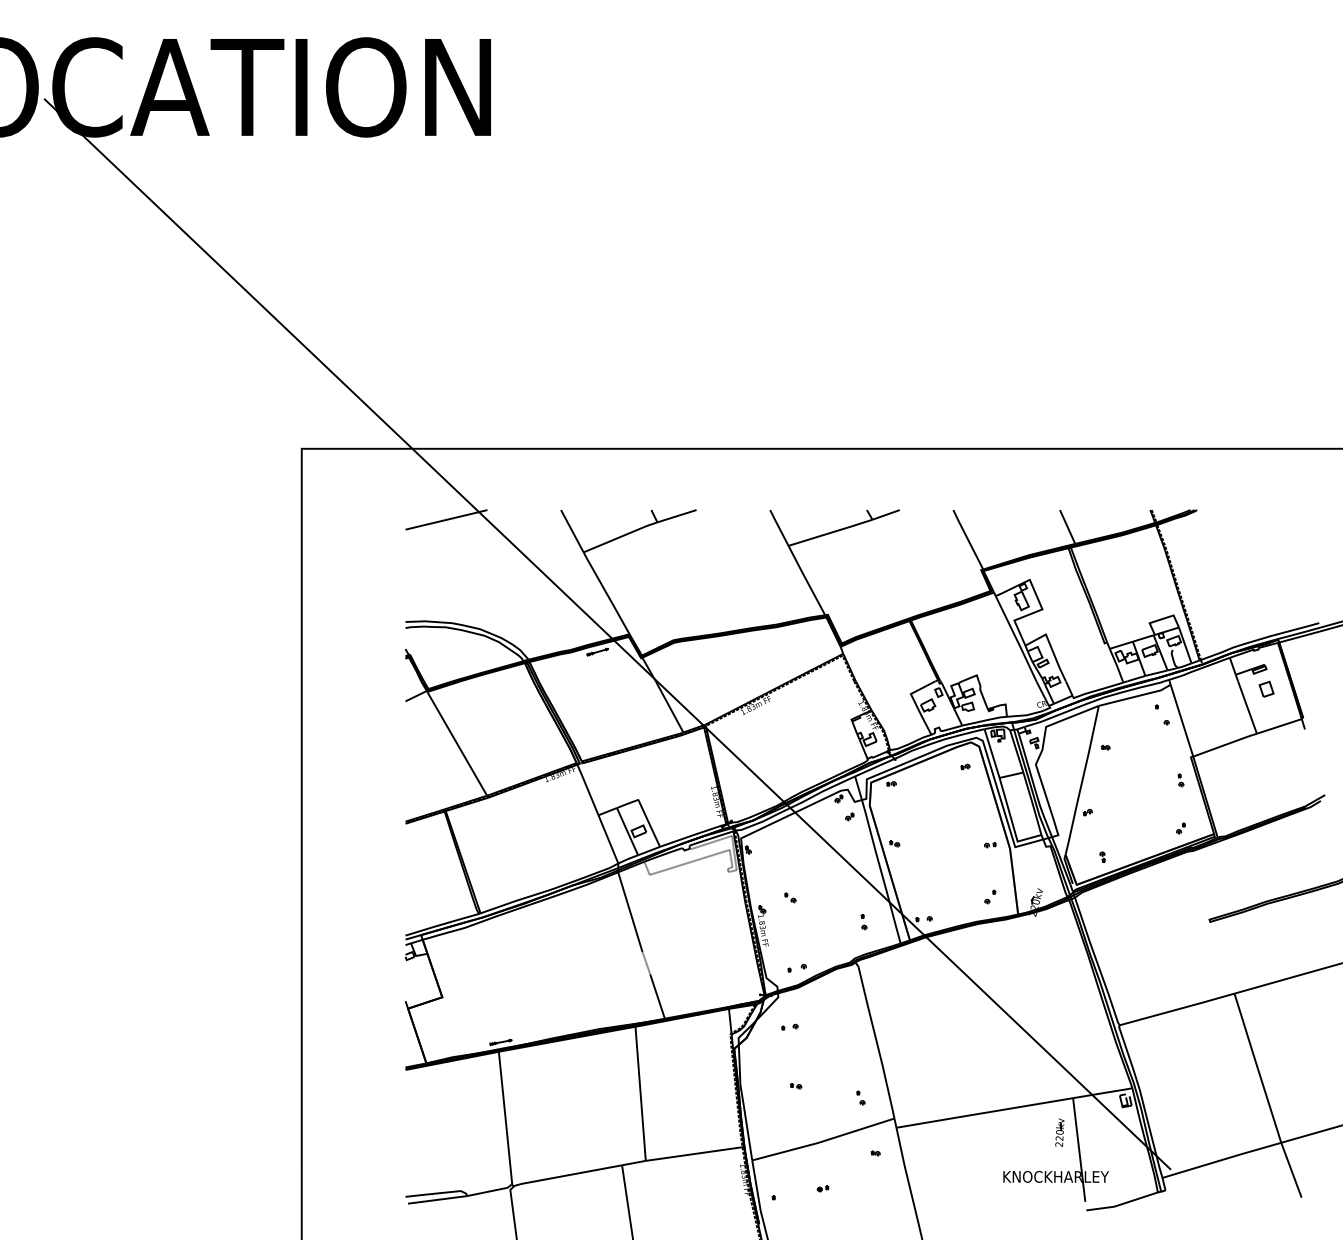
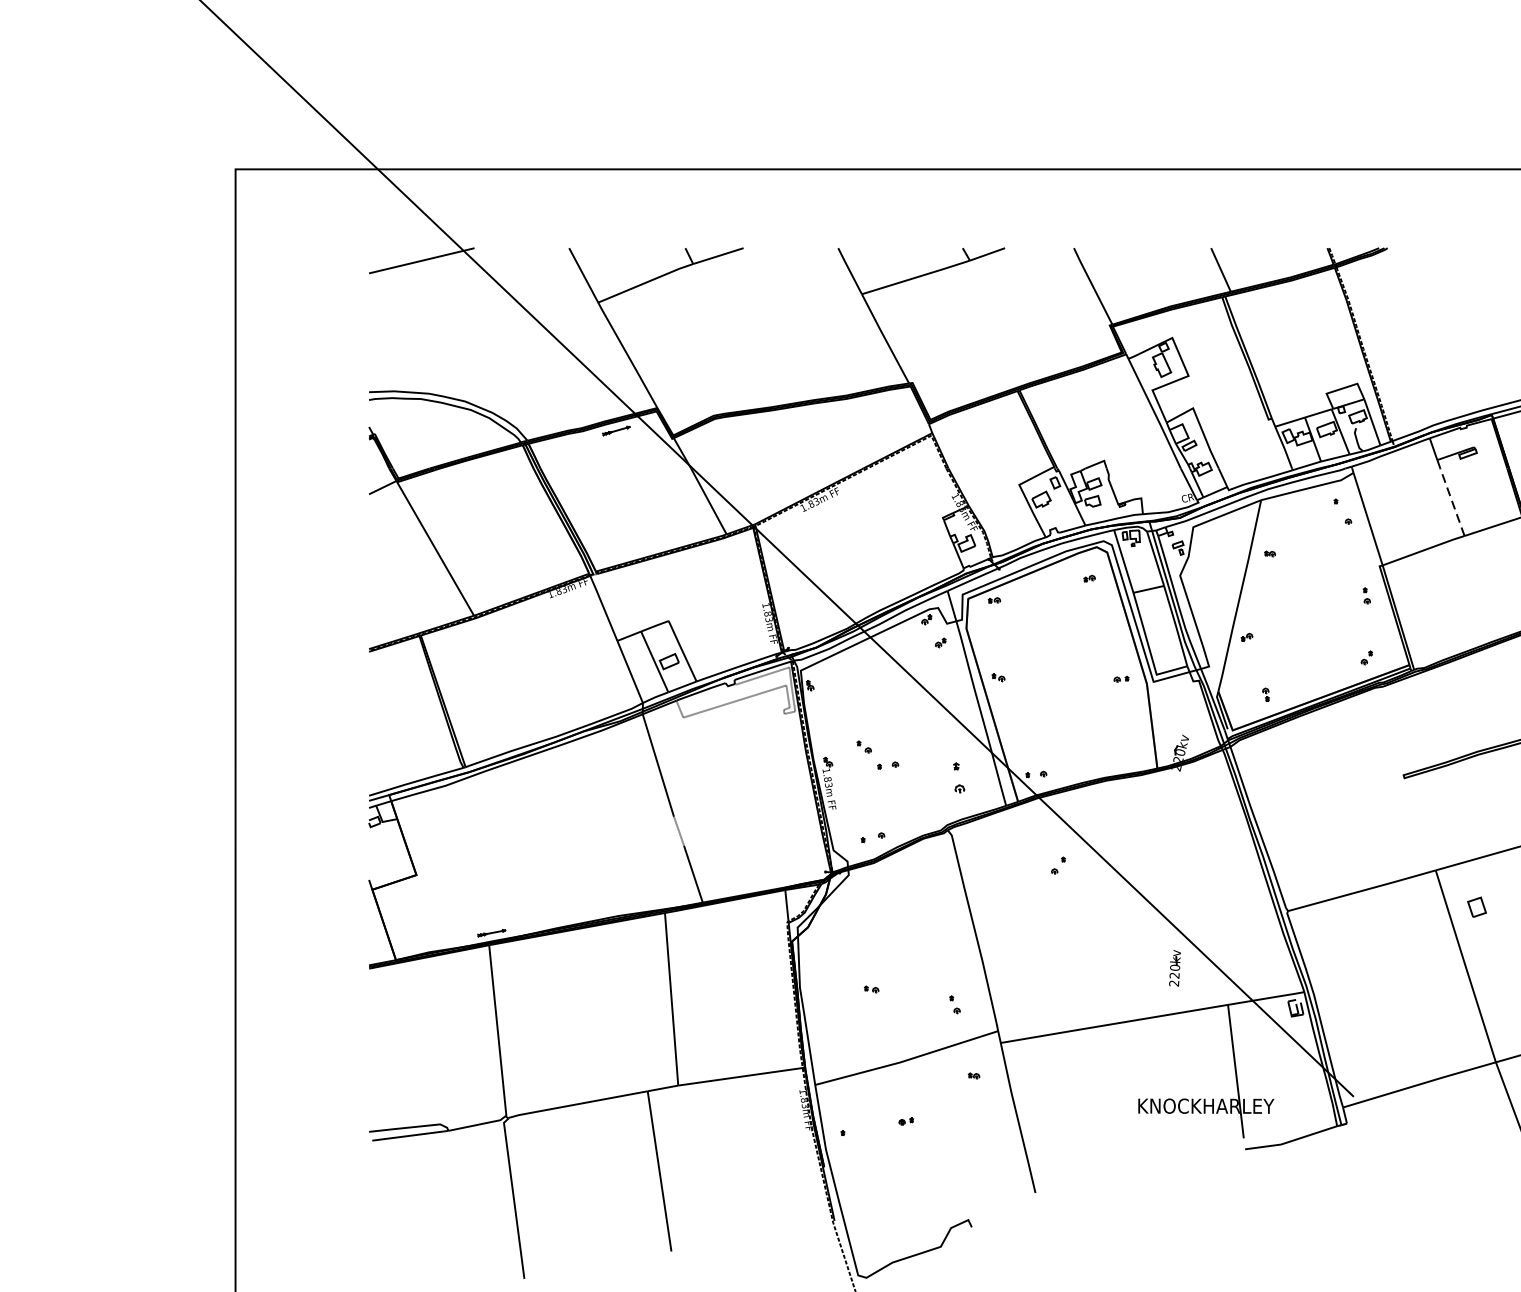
part: (1266, 688) -> (1476, 906), moved
line: (1247, 707) -> (1452, 502), solid -> dashed
part: (990, 896) -> (1058, 865), moved
part: (863, 922) -> (958, 778), size x1.6
part: (789, 1026) -> (887, 764), moved
part: (1059, 1132) -> (1174, 968), moved

